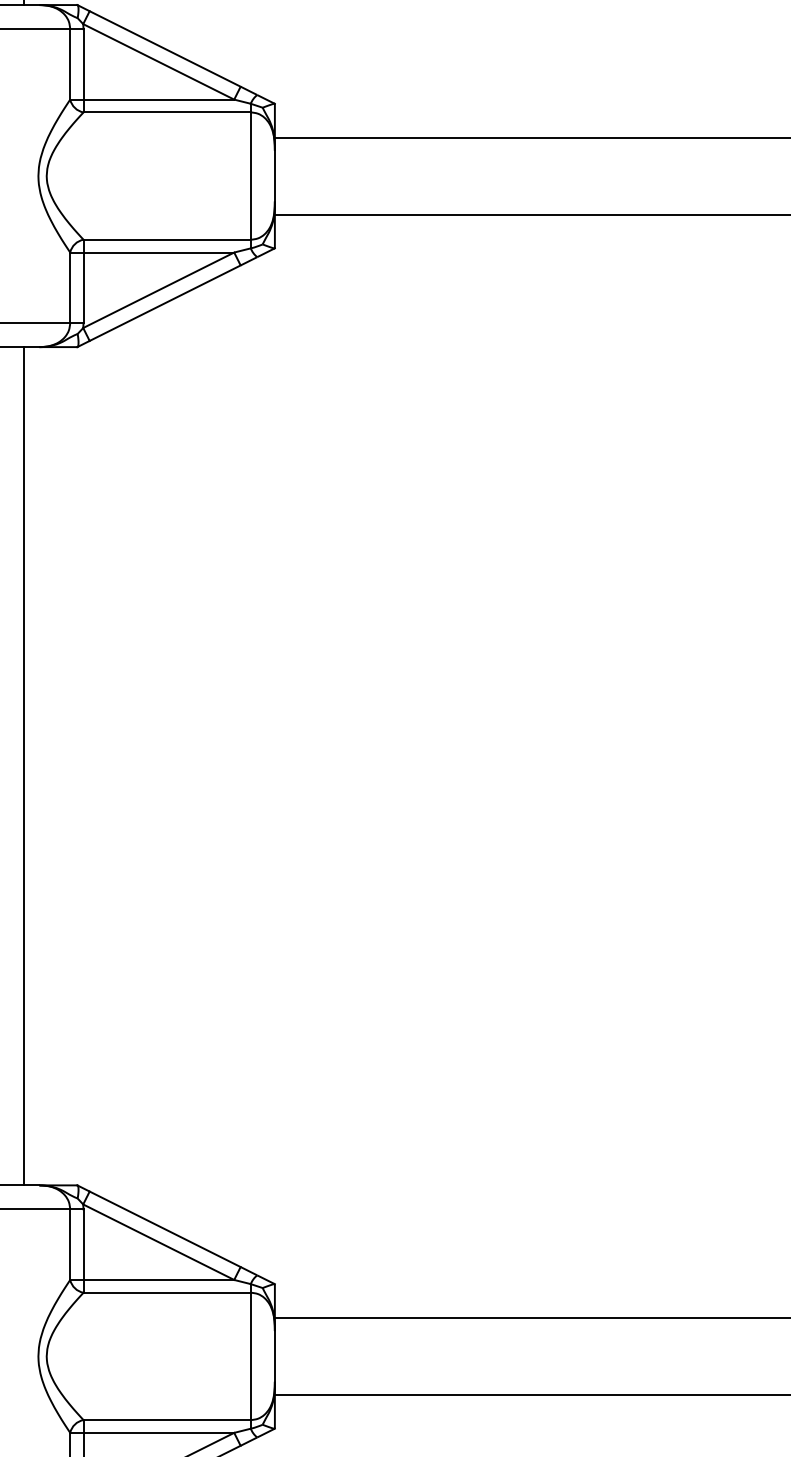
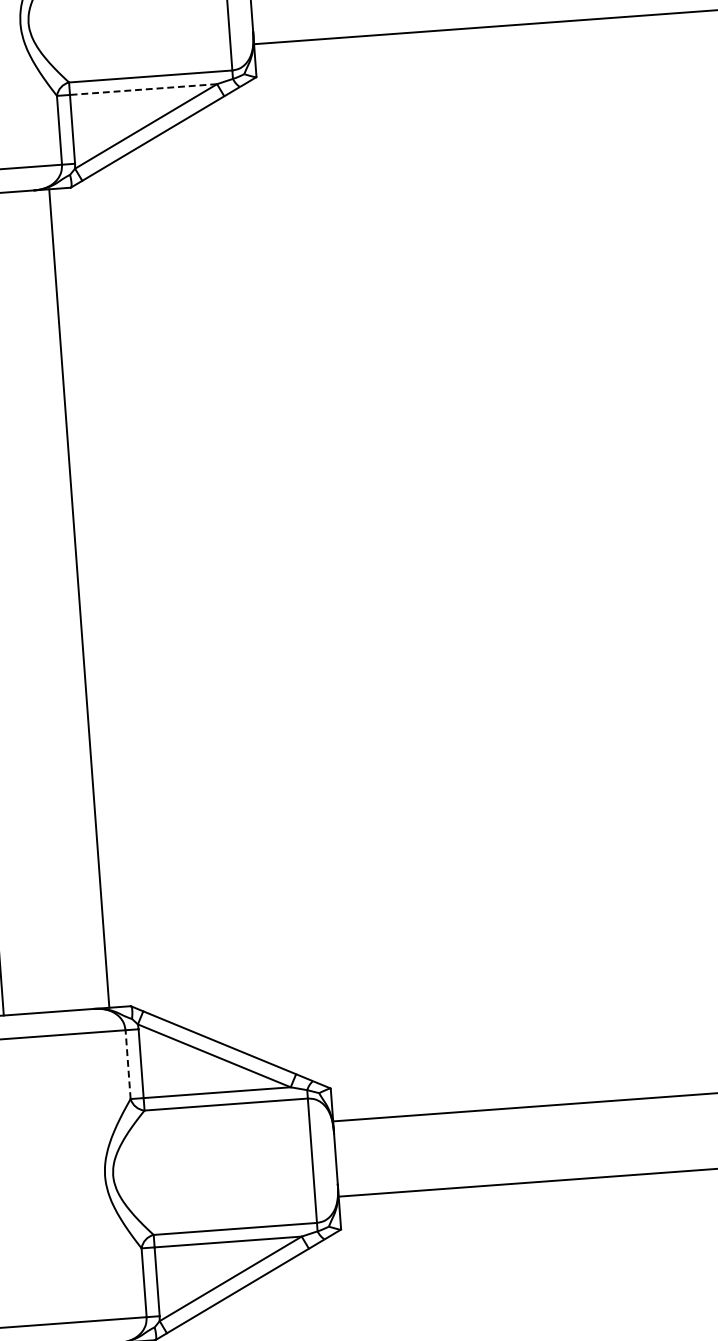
line: (158, 252) -> (143, 89), solid -> dashed
line: (24, 766) -> (79, 598), moved
line: (70, 1244) -> (128, 1064), solid -> dashed

